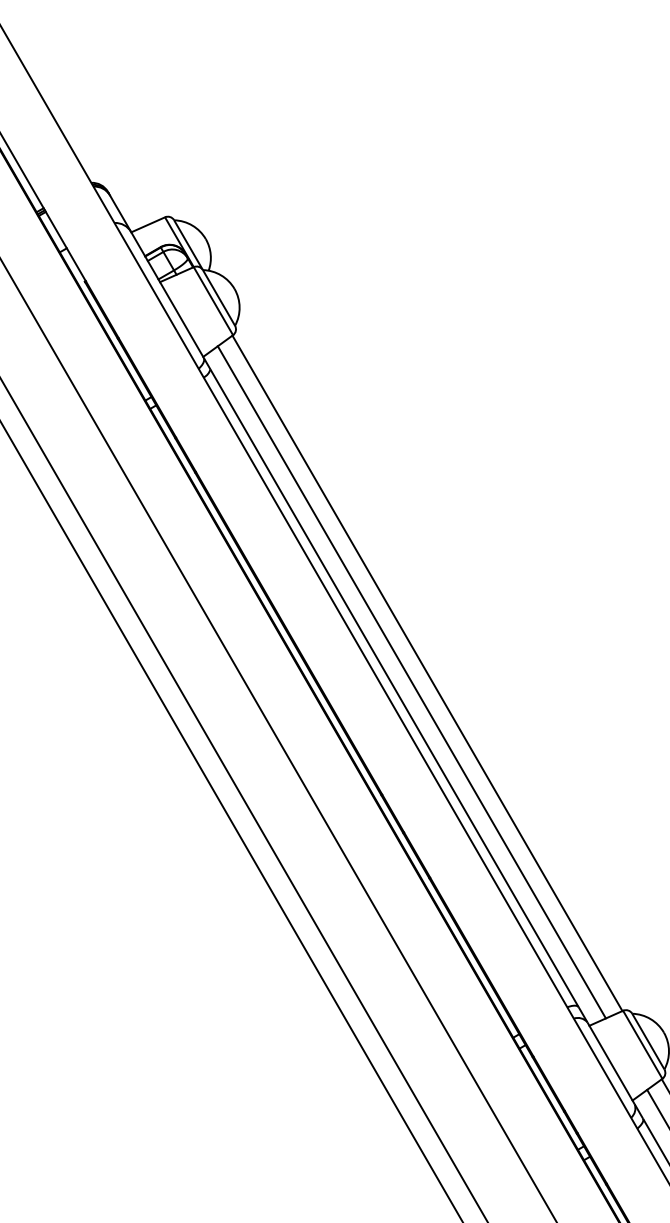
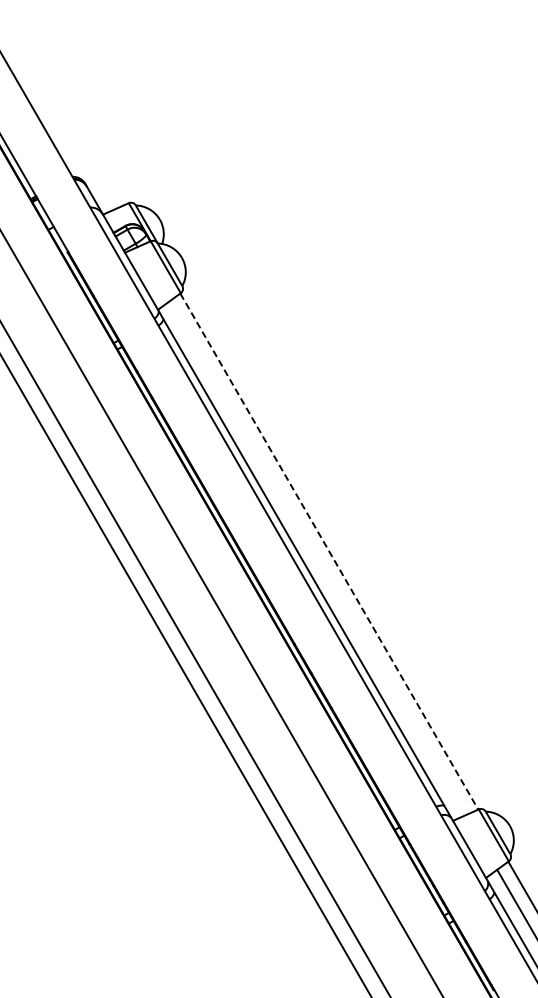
line: (427, 673) -> (329, 551), solid -> dashed
line: (411, 682) -> (317, 558), removed

